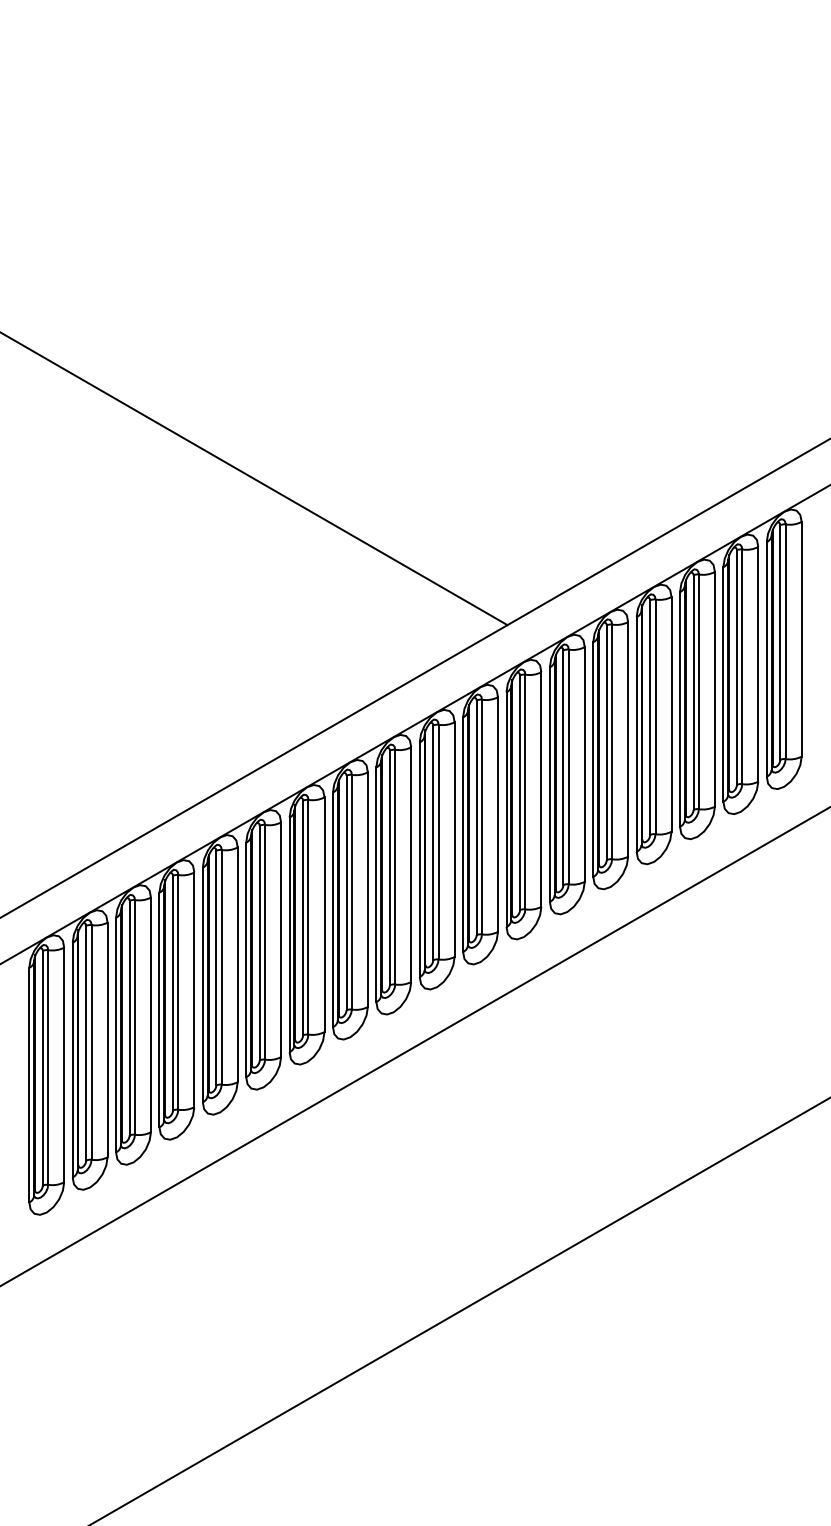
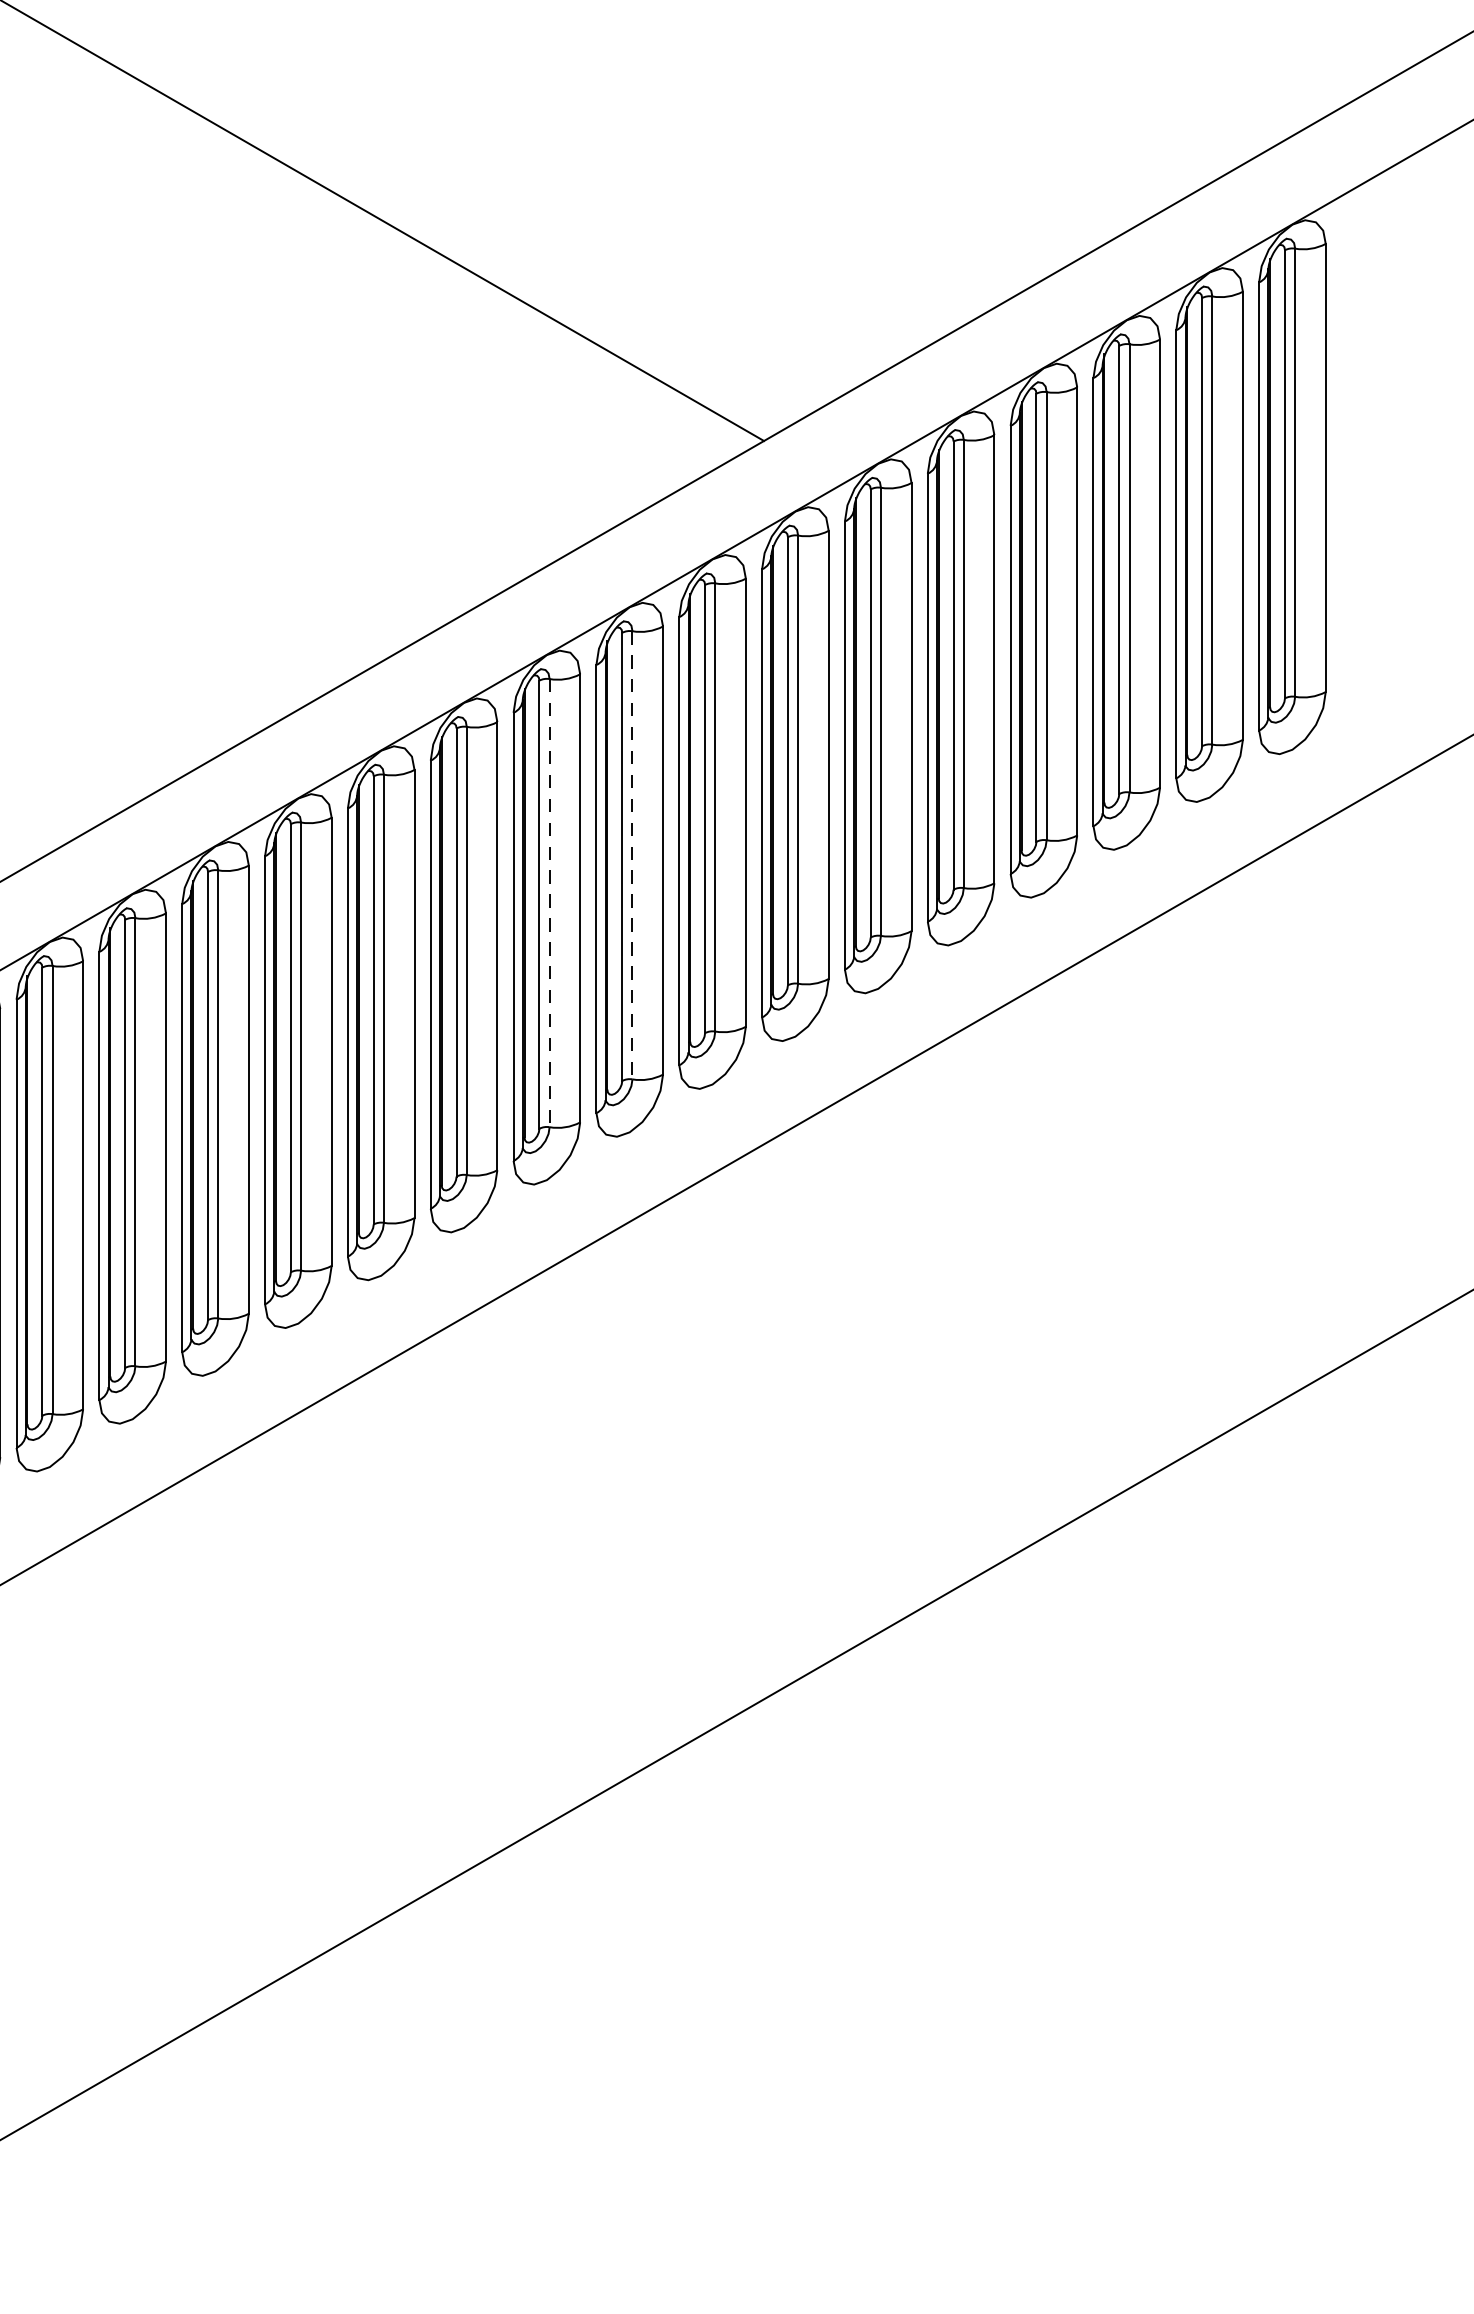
line: (438, 842) -> (632, 856), solid -> dashed
line: (395, 867) -> (550, 903), solid -> dashed

